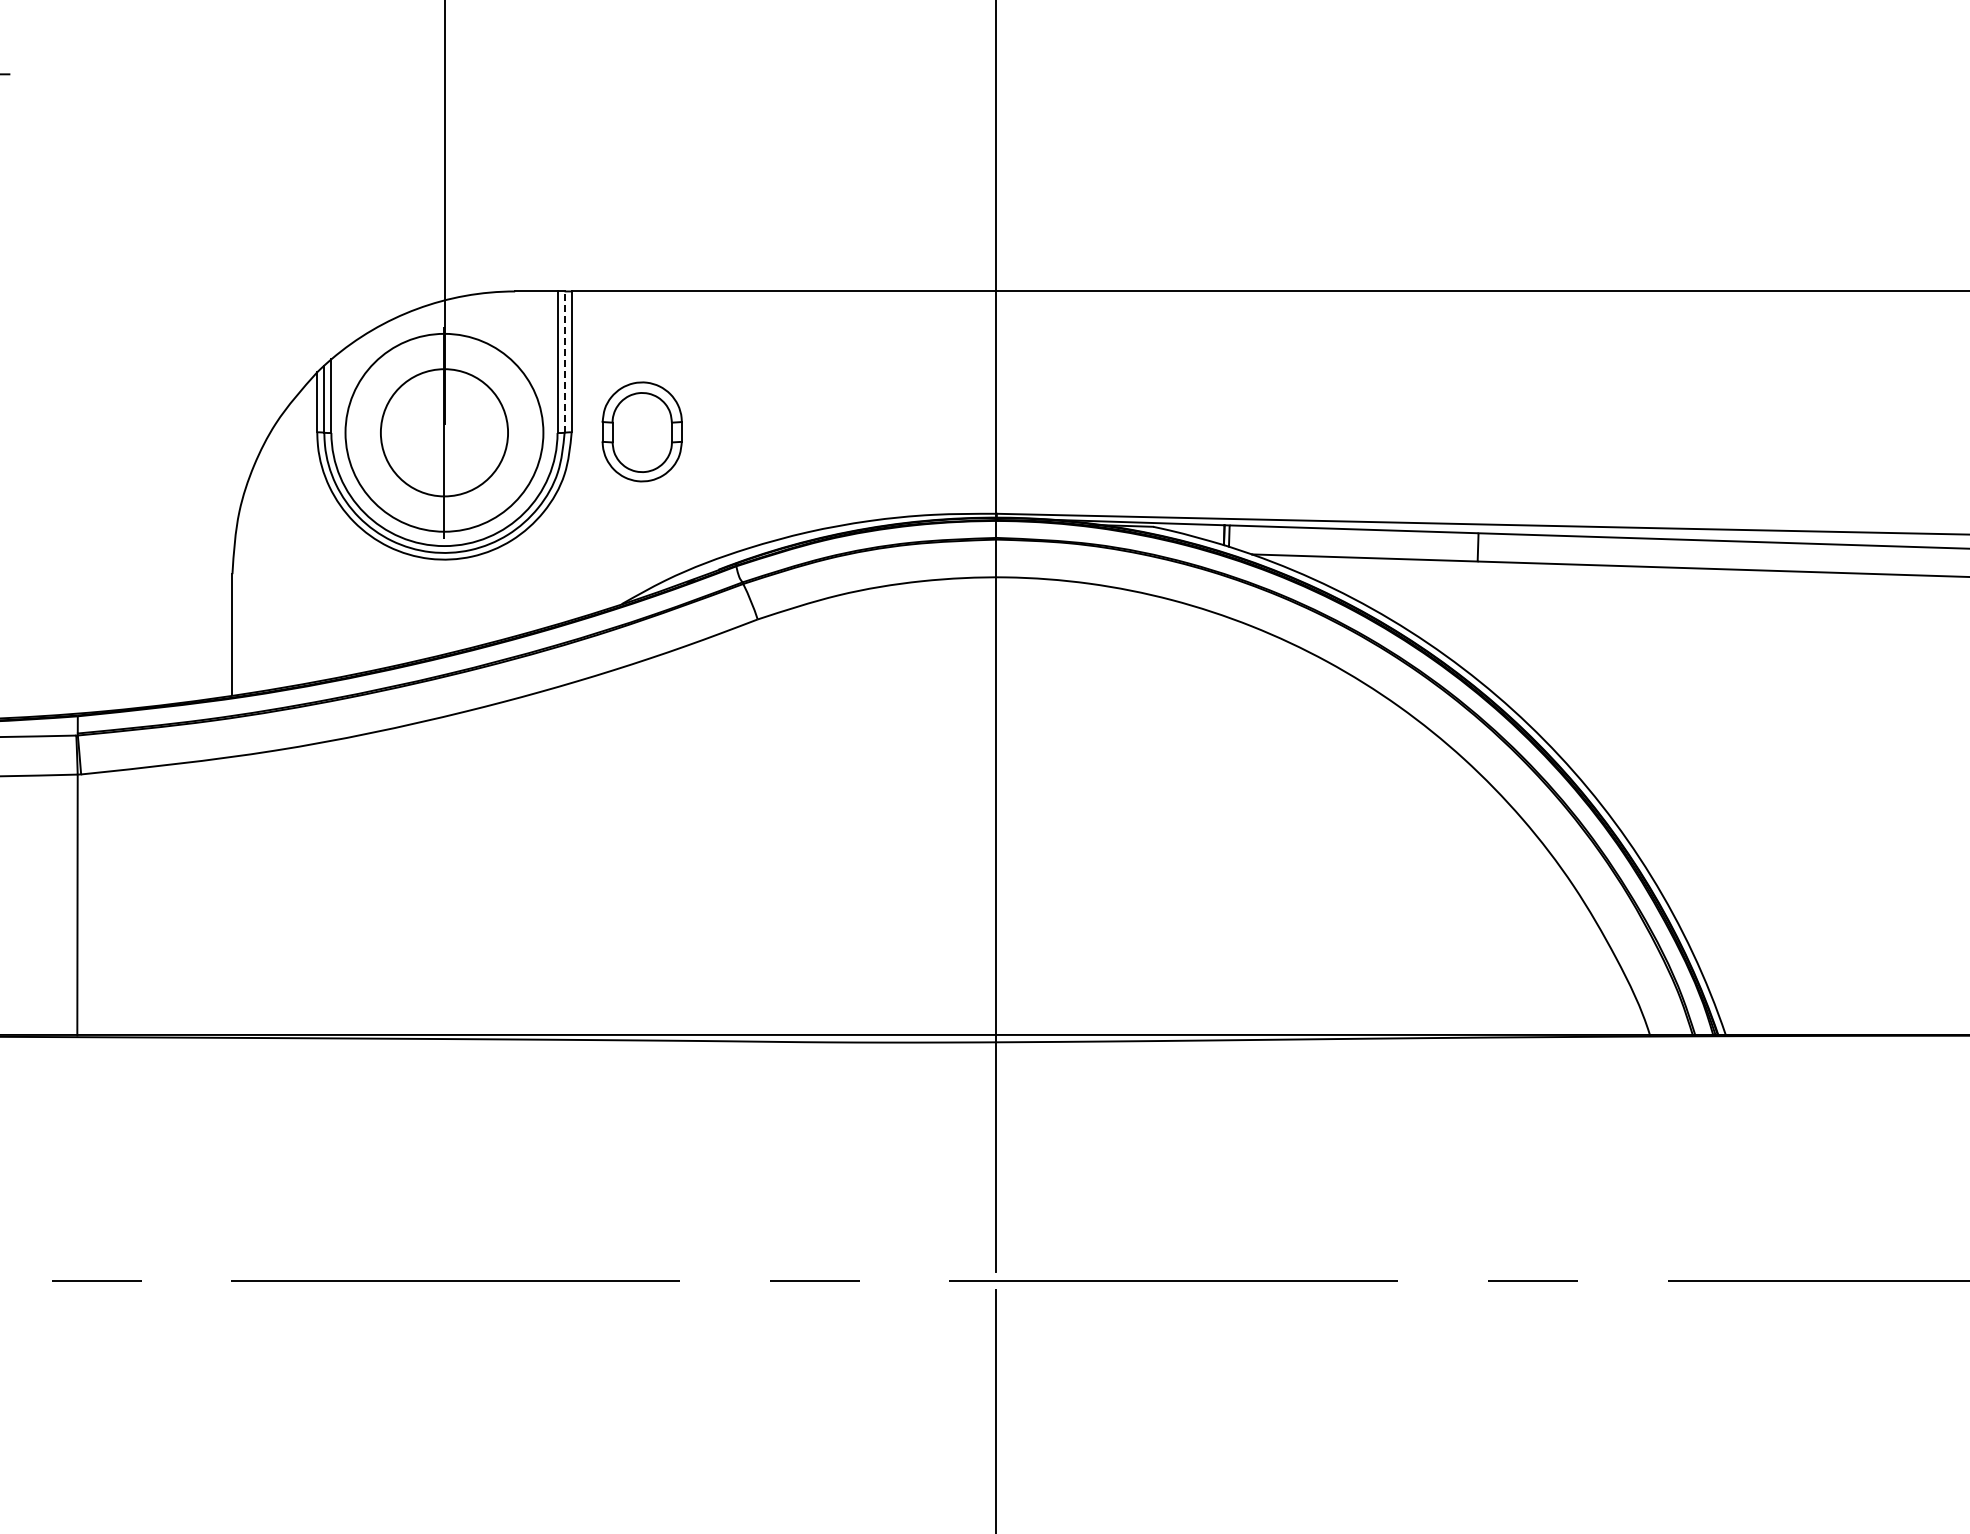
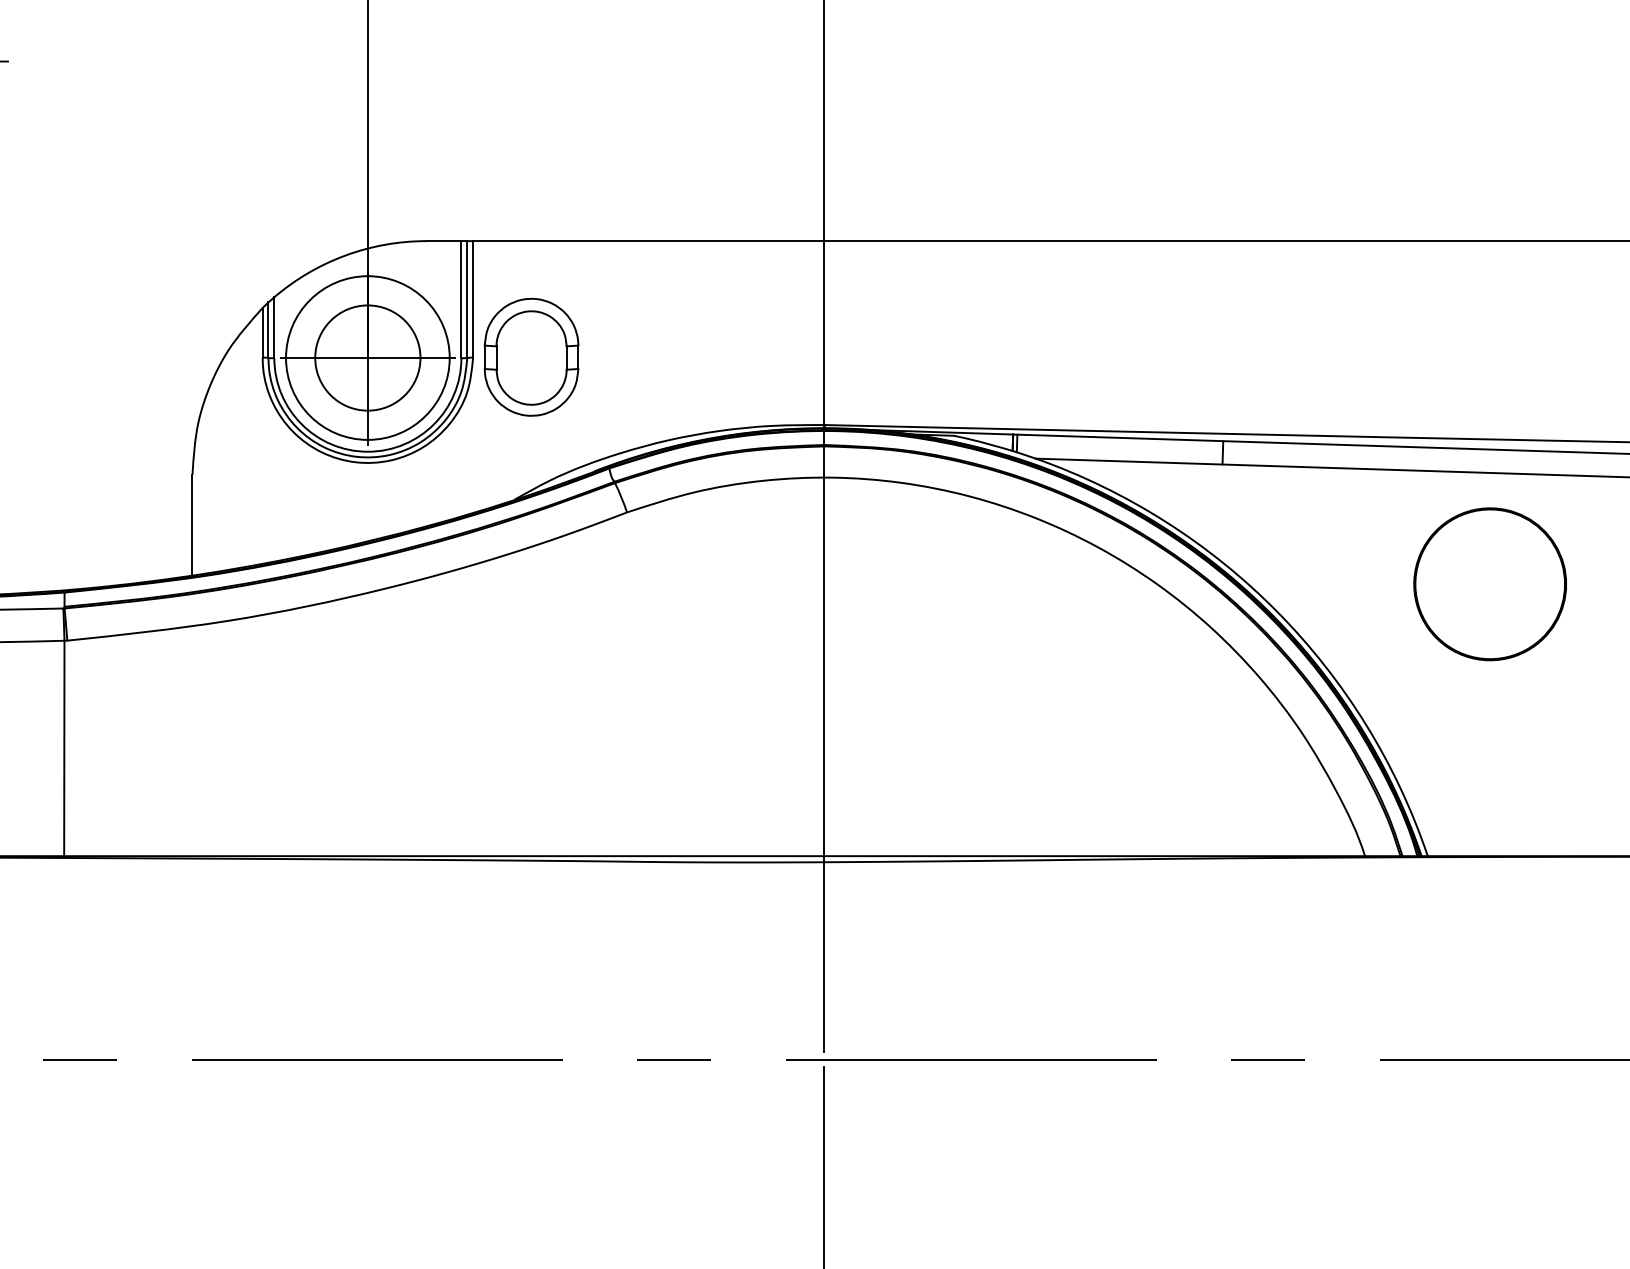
line: (564, 362) -> (467, 299), dashed -> solid
part: (641, 431) -> (530, 356), size x1.43
line: (444, 432) -> (367, 357), added
part: (1800, 706) -> (1489, 584), added

